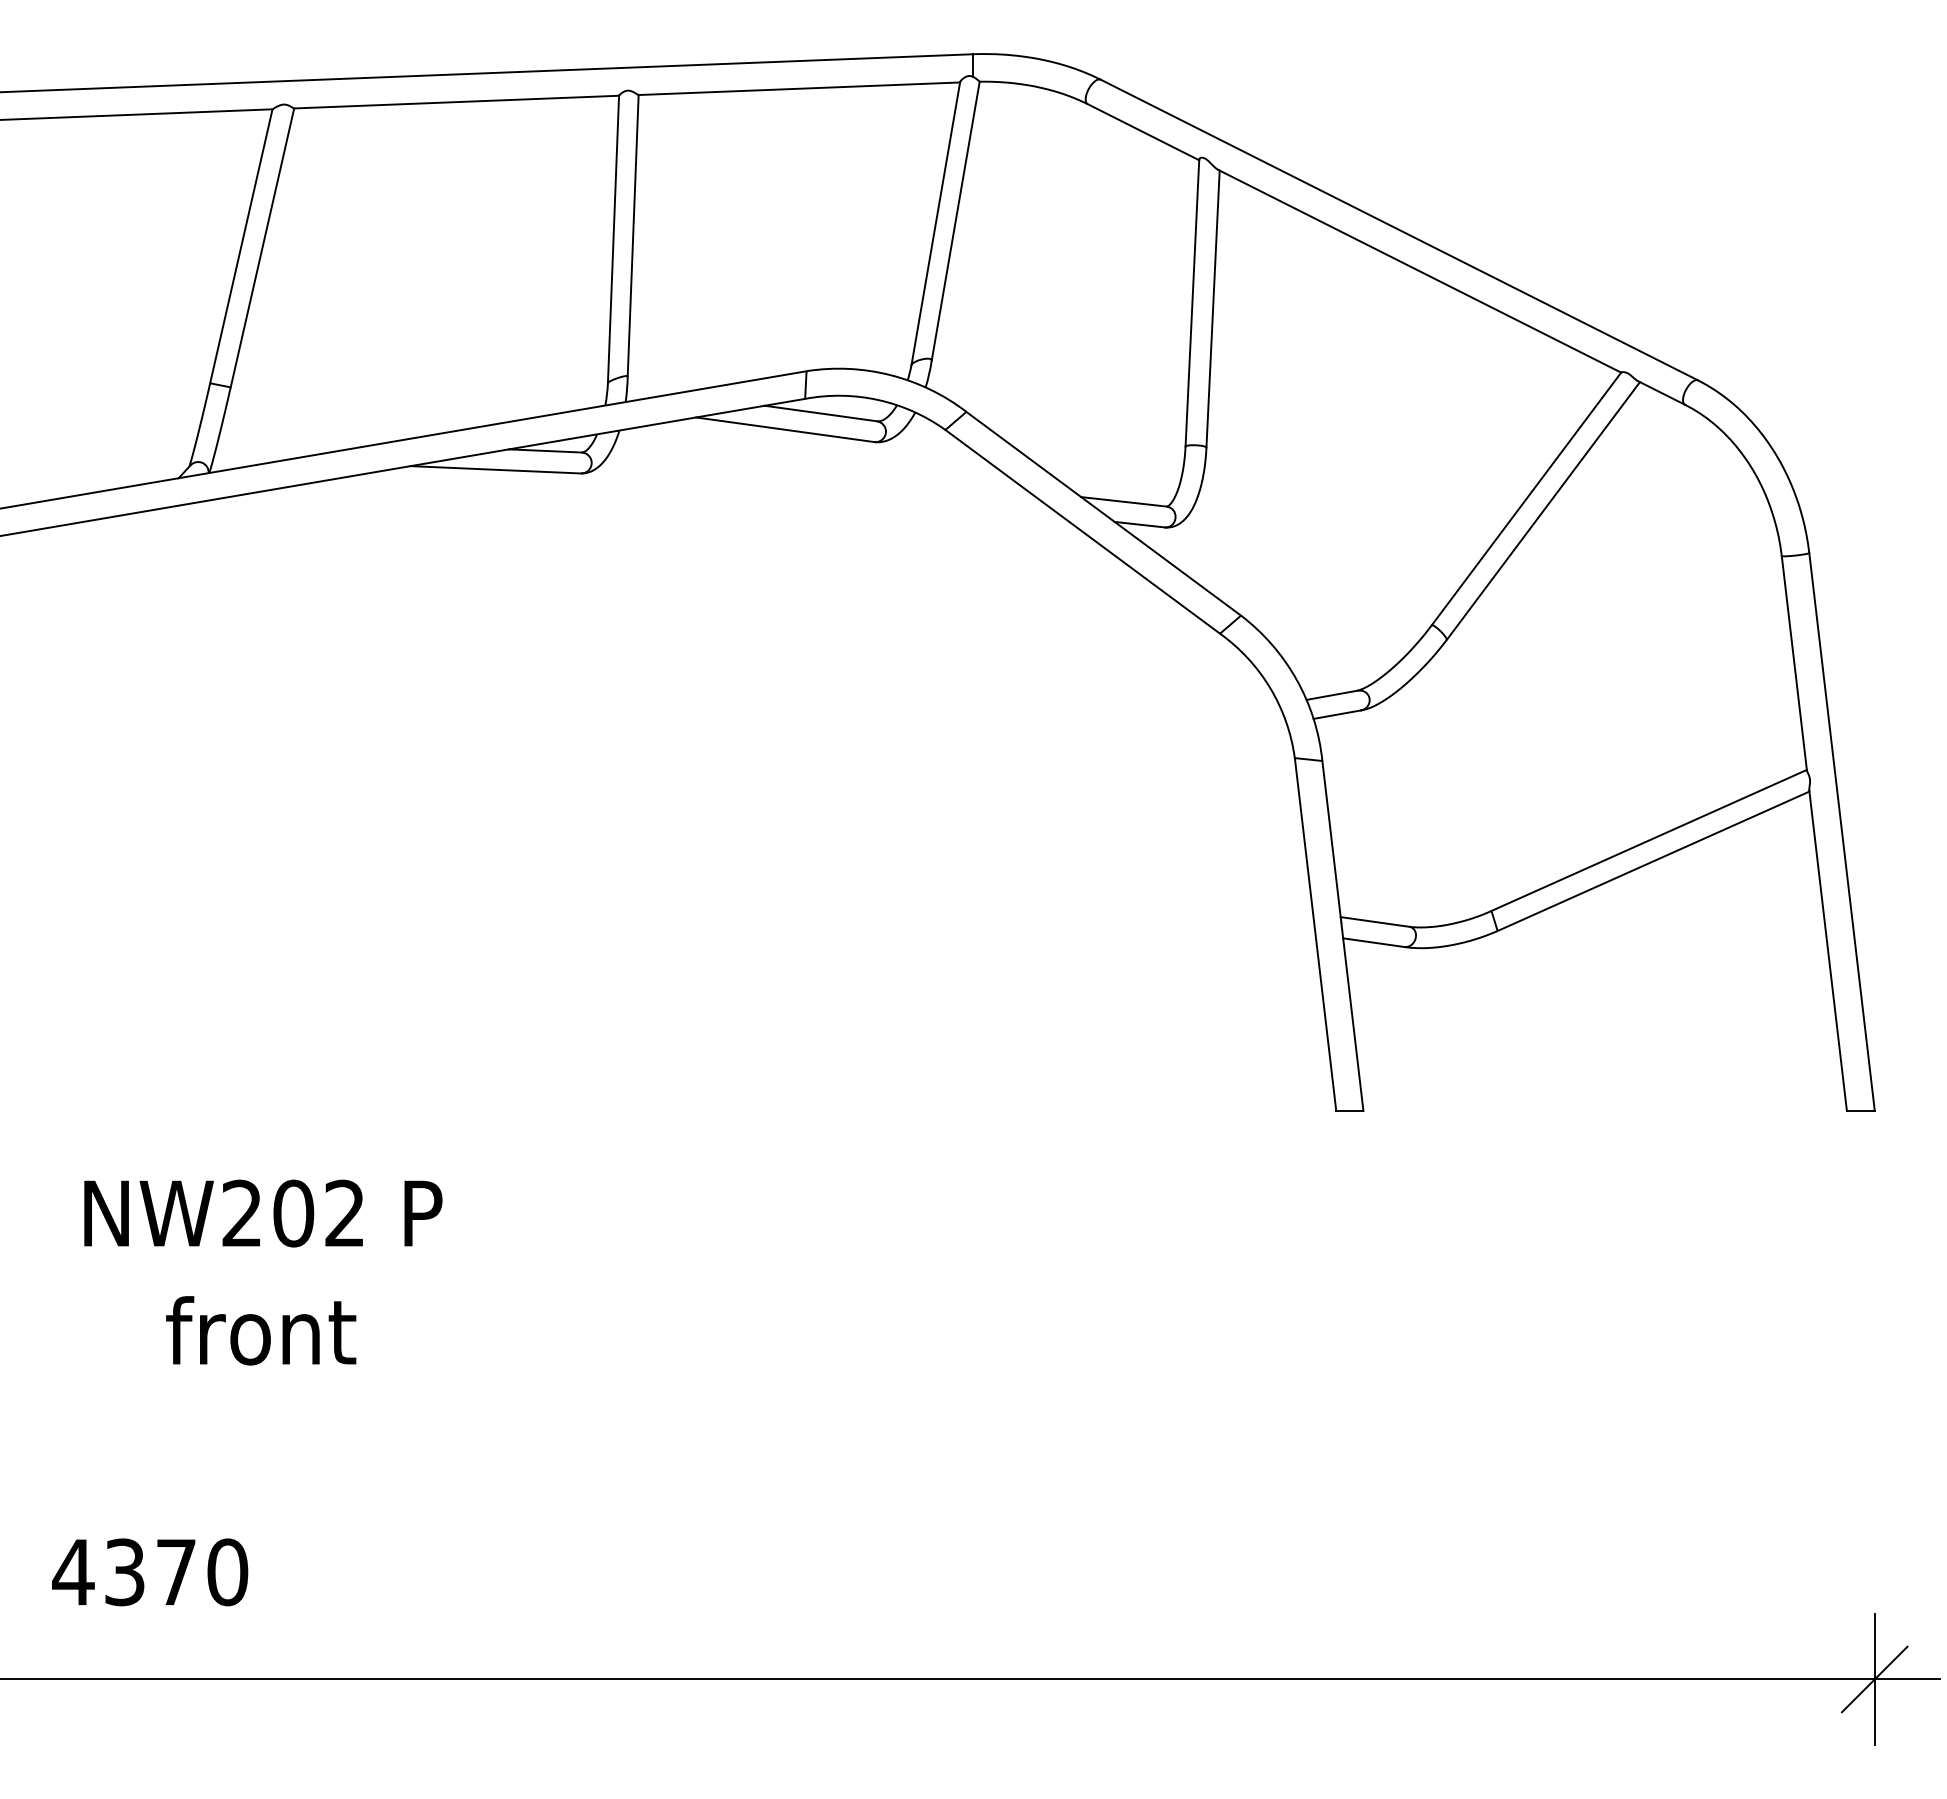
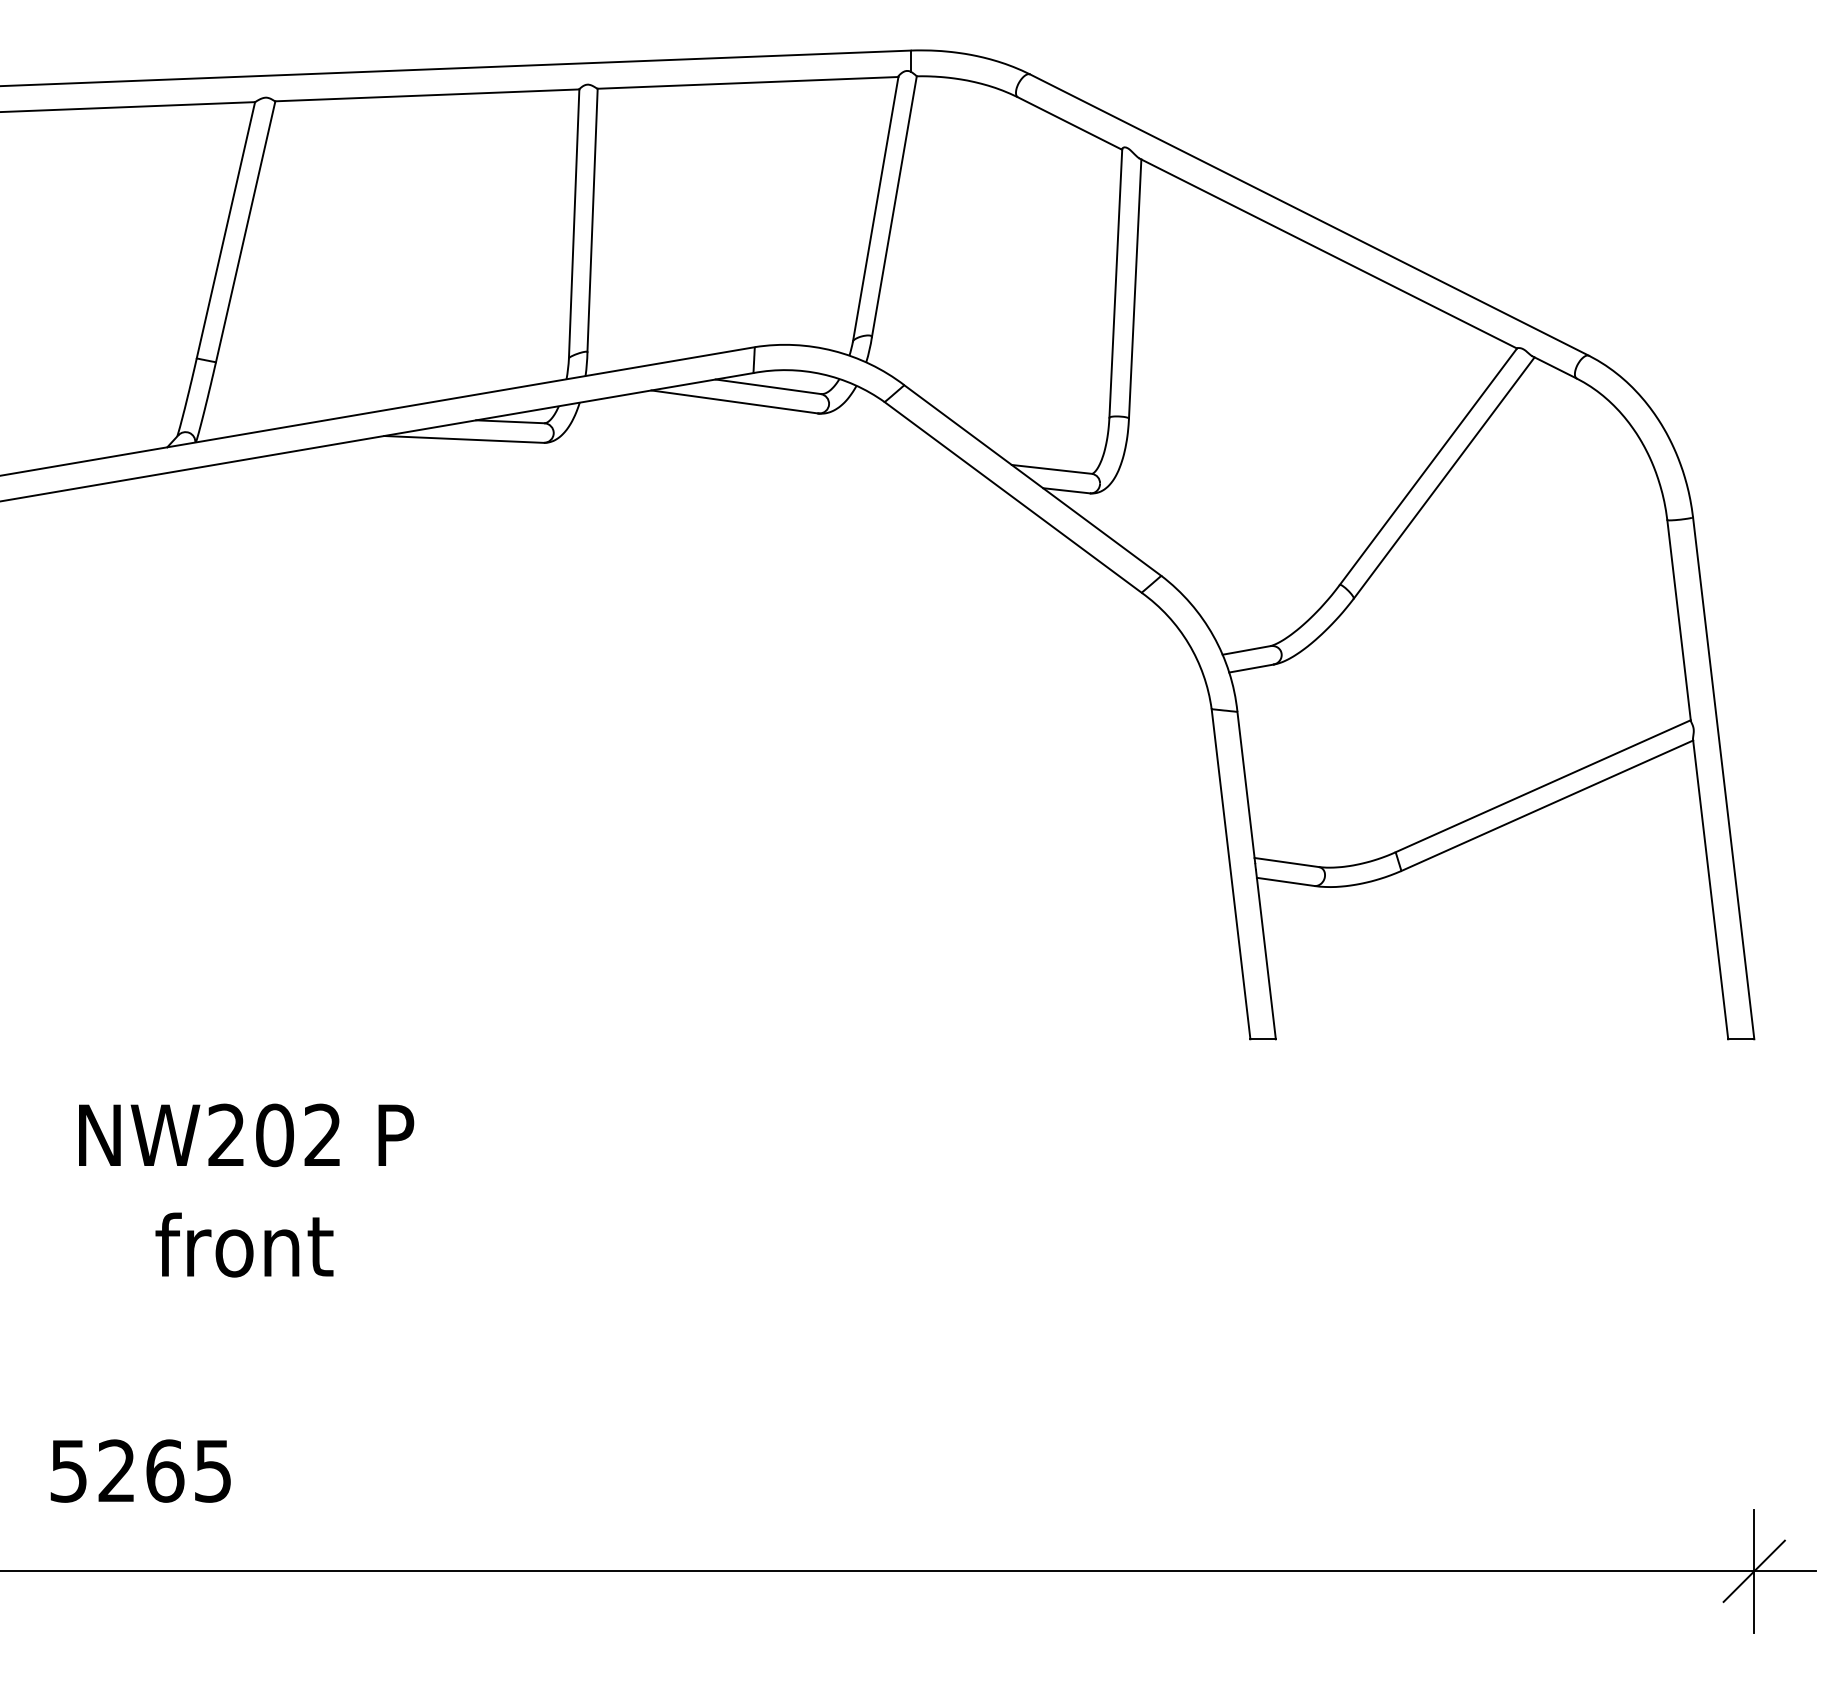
text: (150, 1572) -> (140, 1471), 4370 -> 5265

